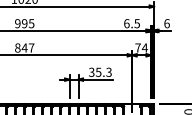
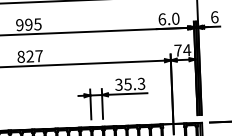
text: (137, 23) -> (176, 18), 6.5 -> 6.0
text: (24, 47) -> (29, 55), 847 -> 827

